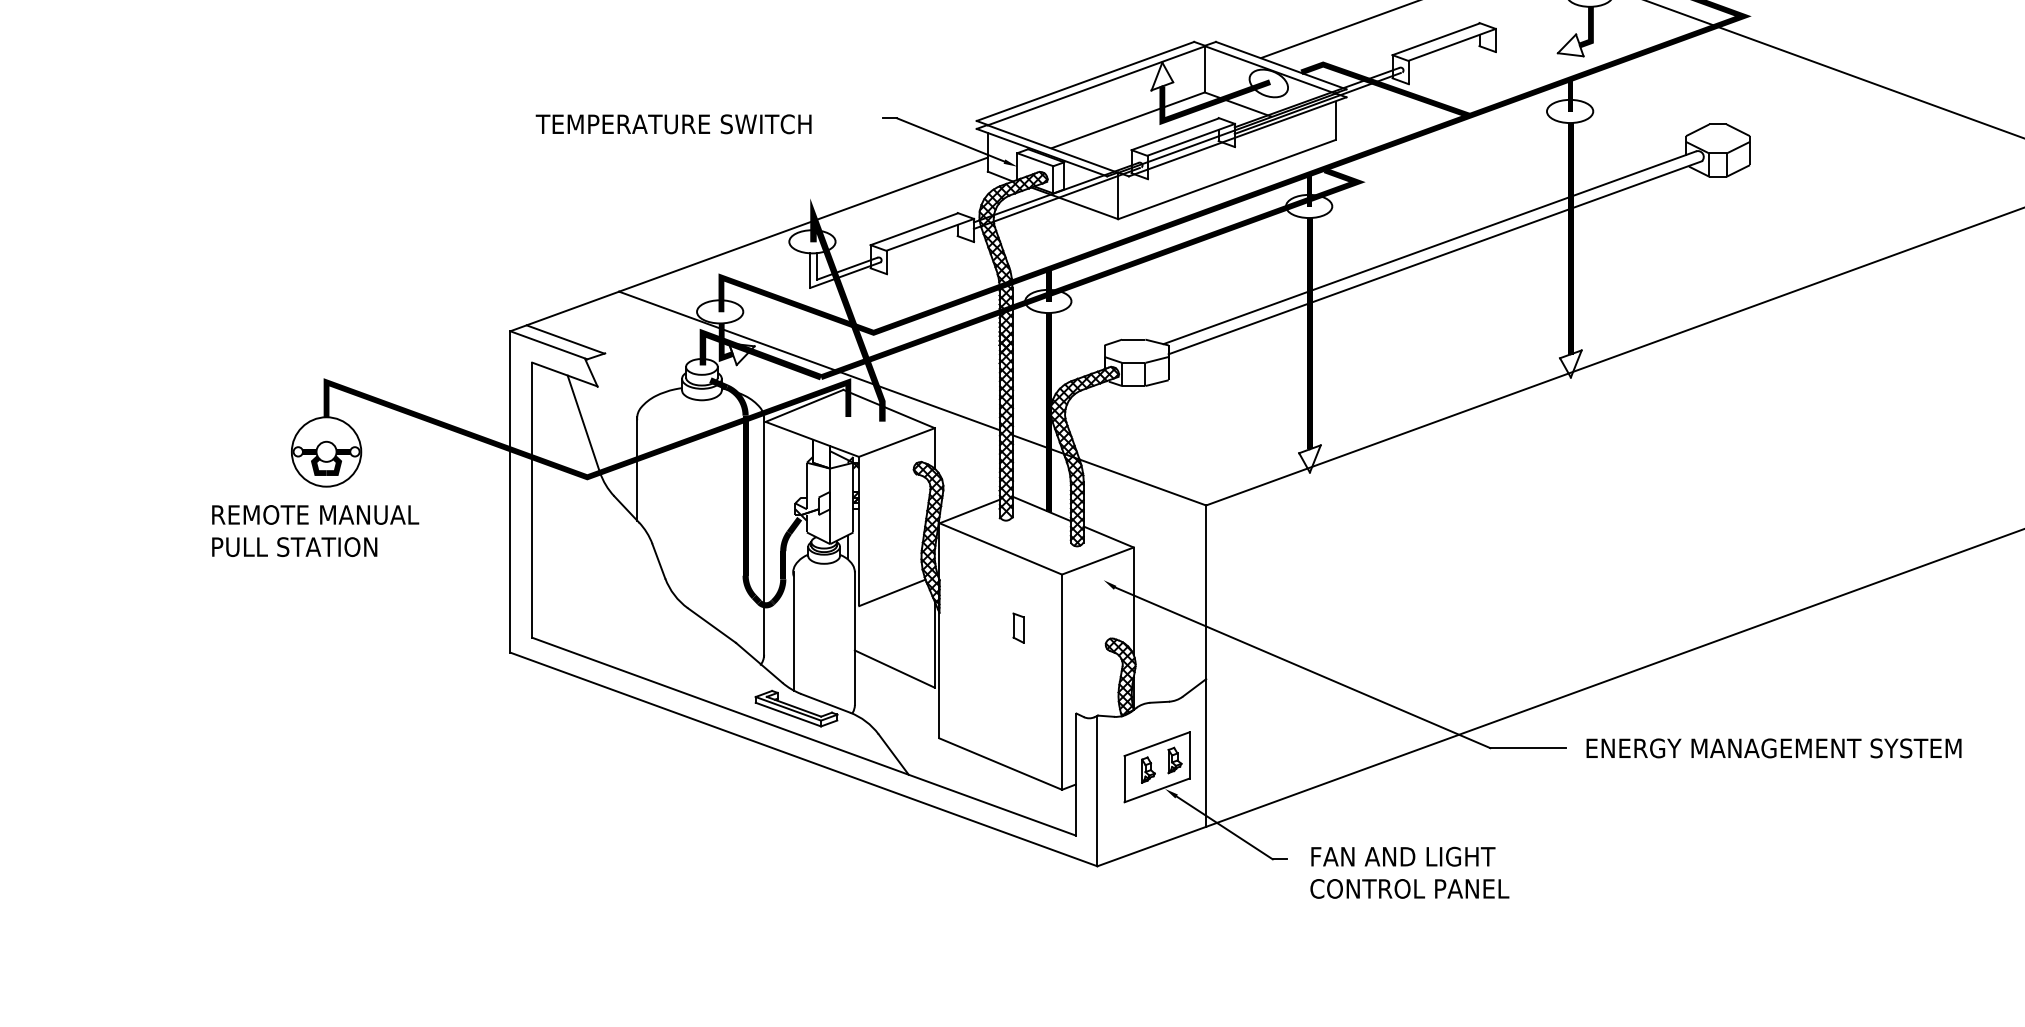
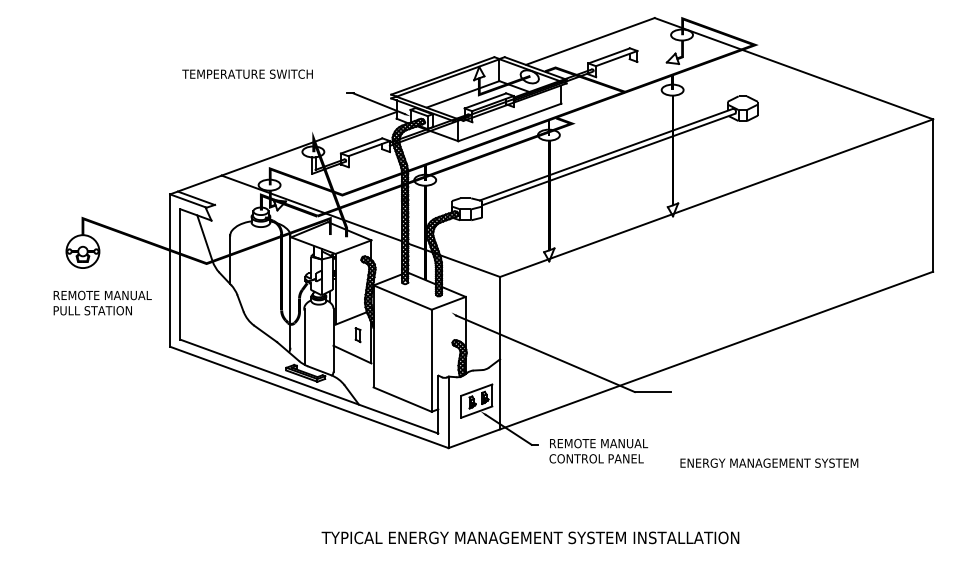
text: (673, 122) -> (247, 73), moved
text: (315, 529) -> (102, 302), moved
part: (1017, 628) -> (357, 335), moved
text: (1774, 746) -> (769, 462), moved
text: (1415, 856) -> (599, 443), FAN AND LIGHT -> REMOTE MANUAL

